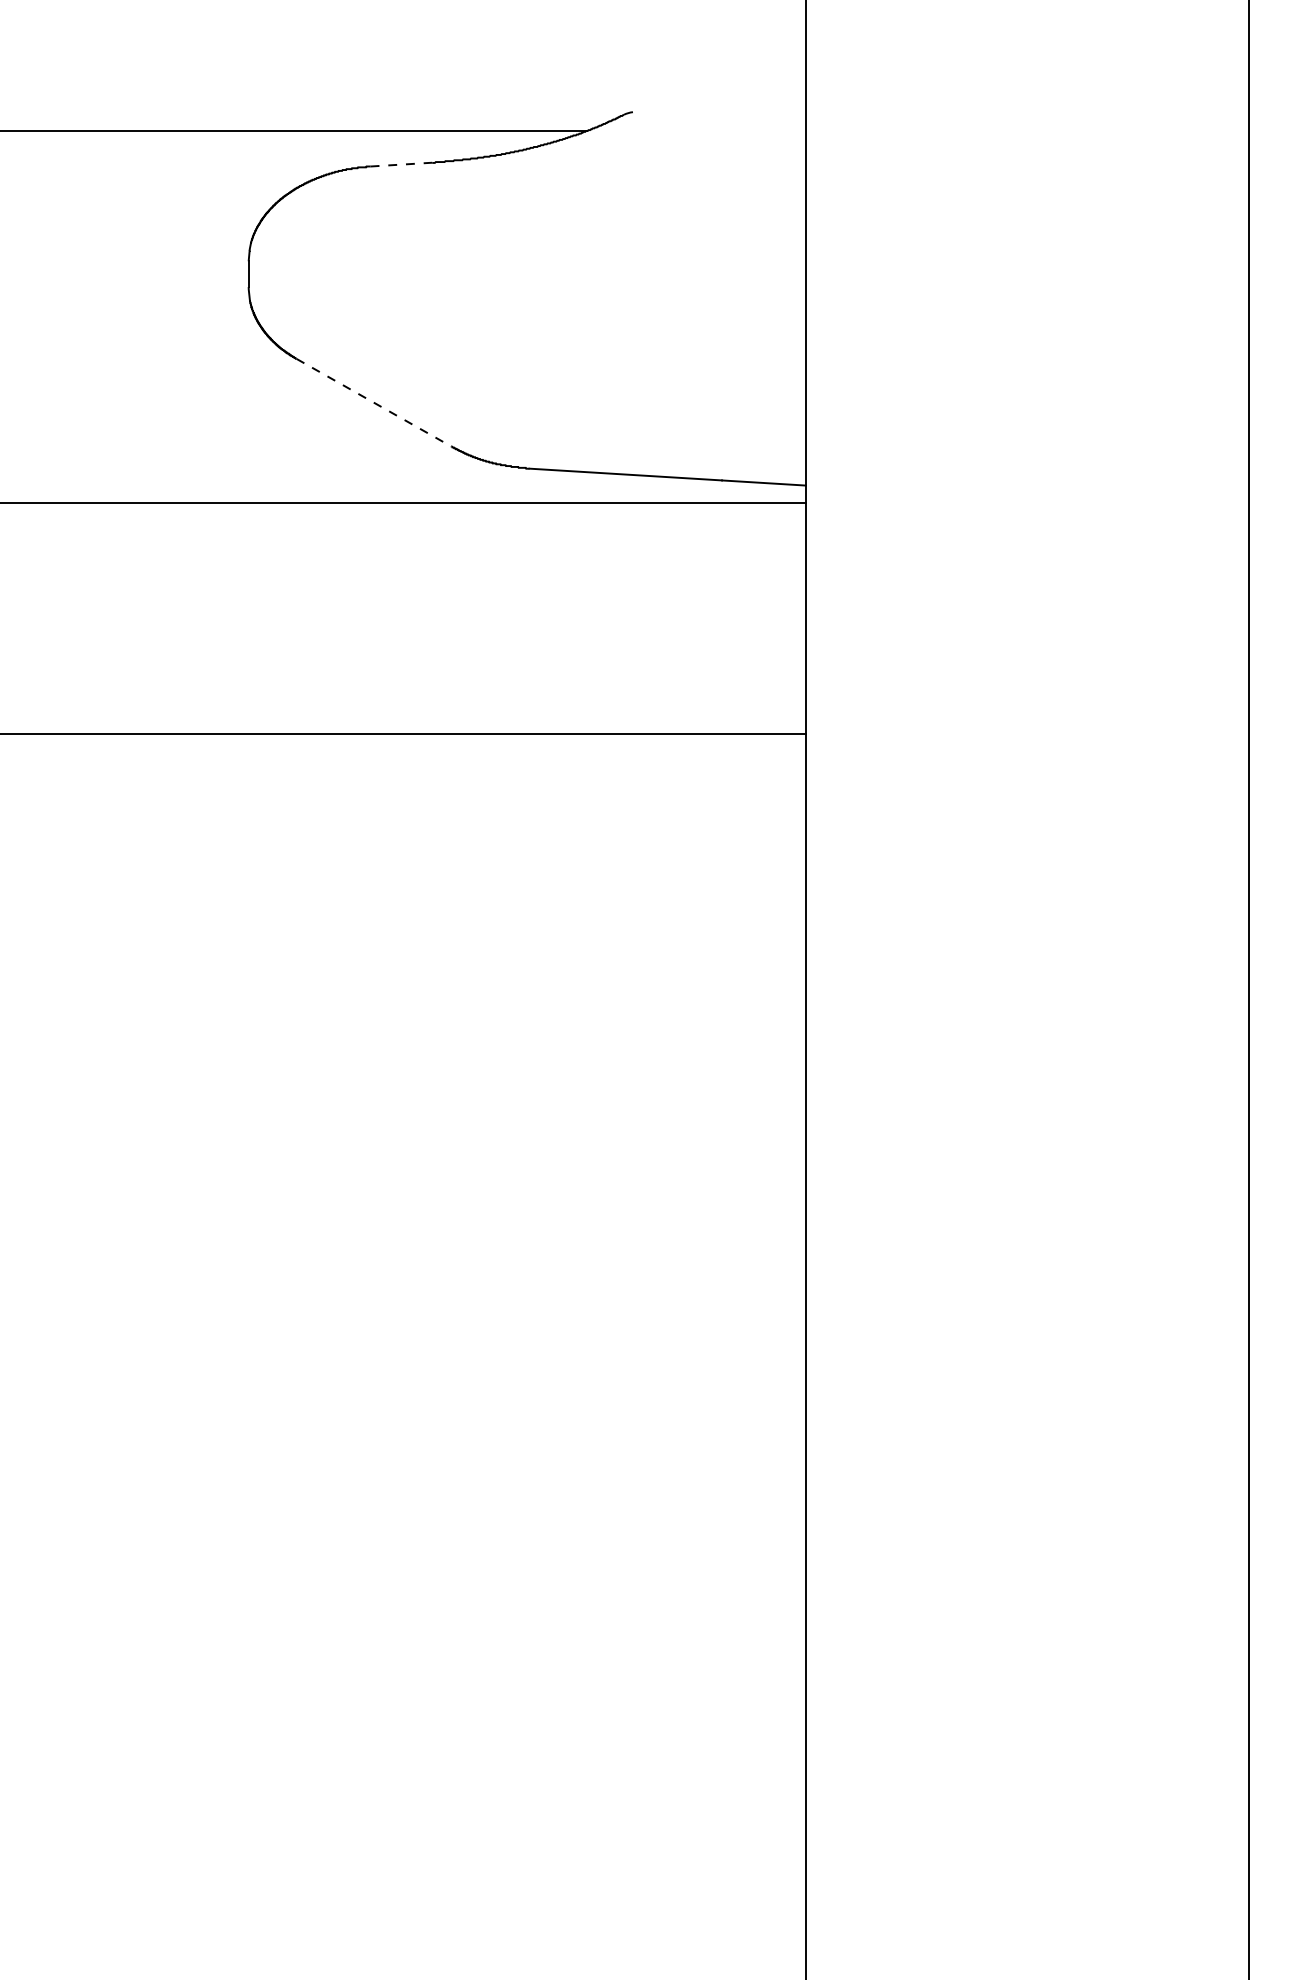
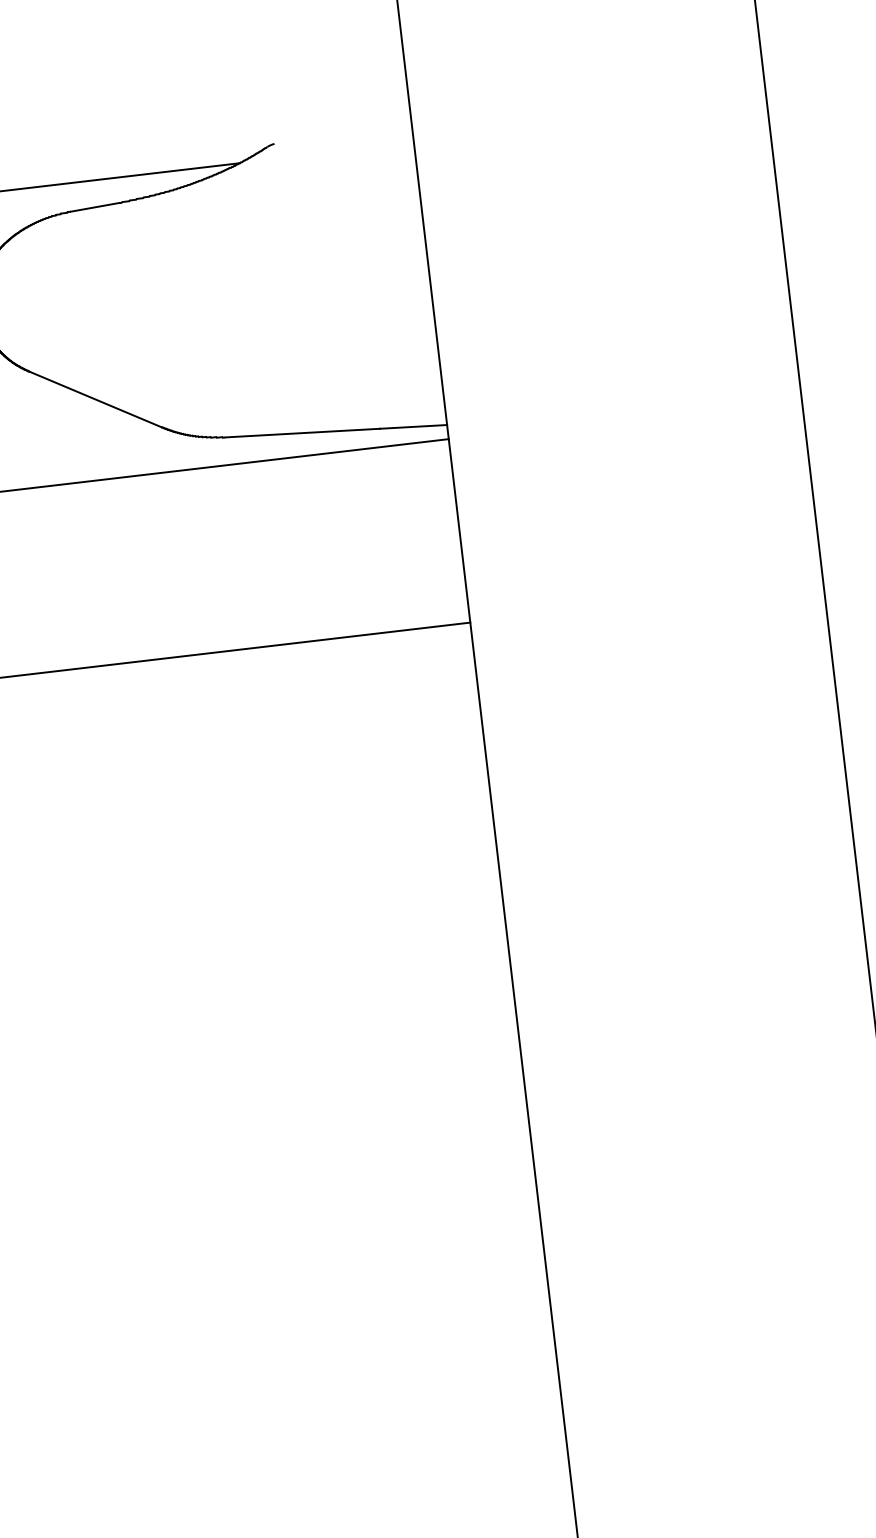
line: (401, 164) -> (95, 207), dashed -> solid
line: (374, 403) -> (96, 400), dashed -> solid

